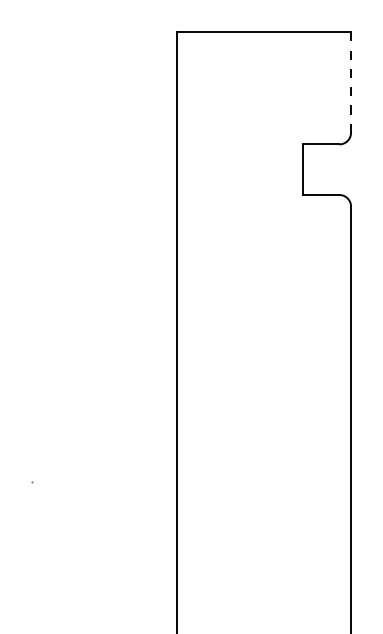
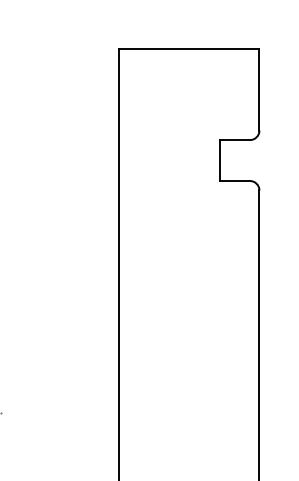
line: (351, 82) -> (259, 89), dashed -> solid

